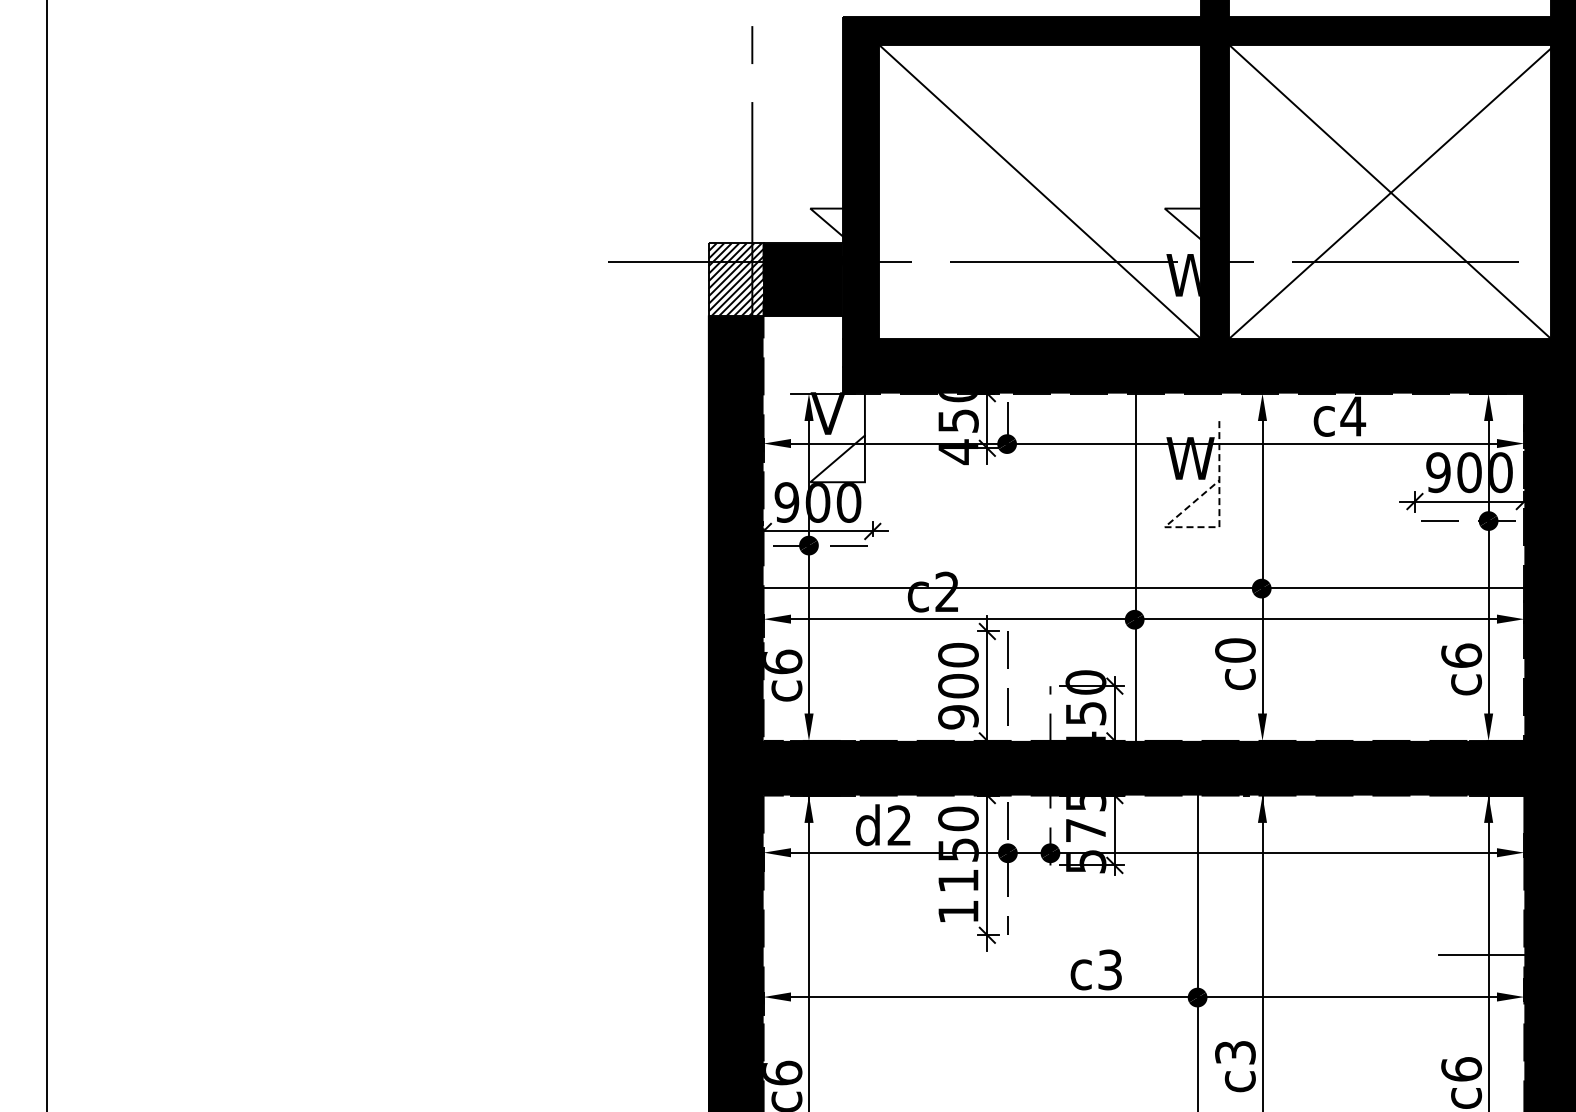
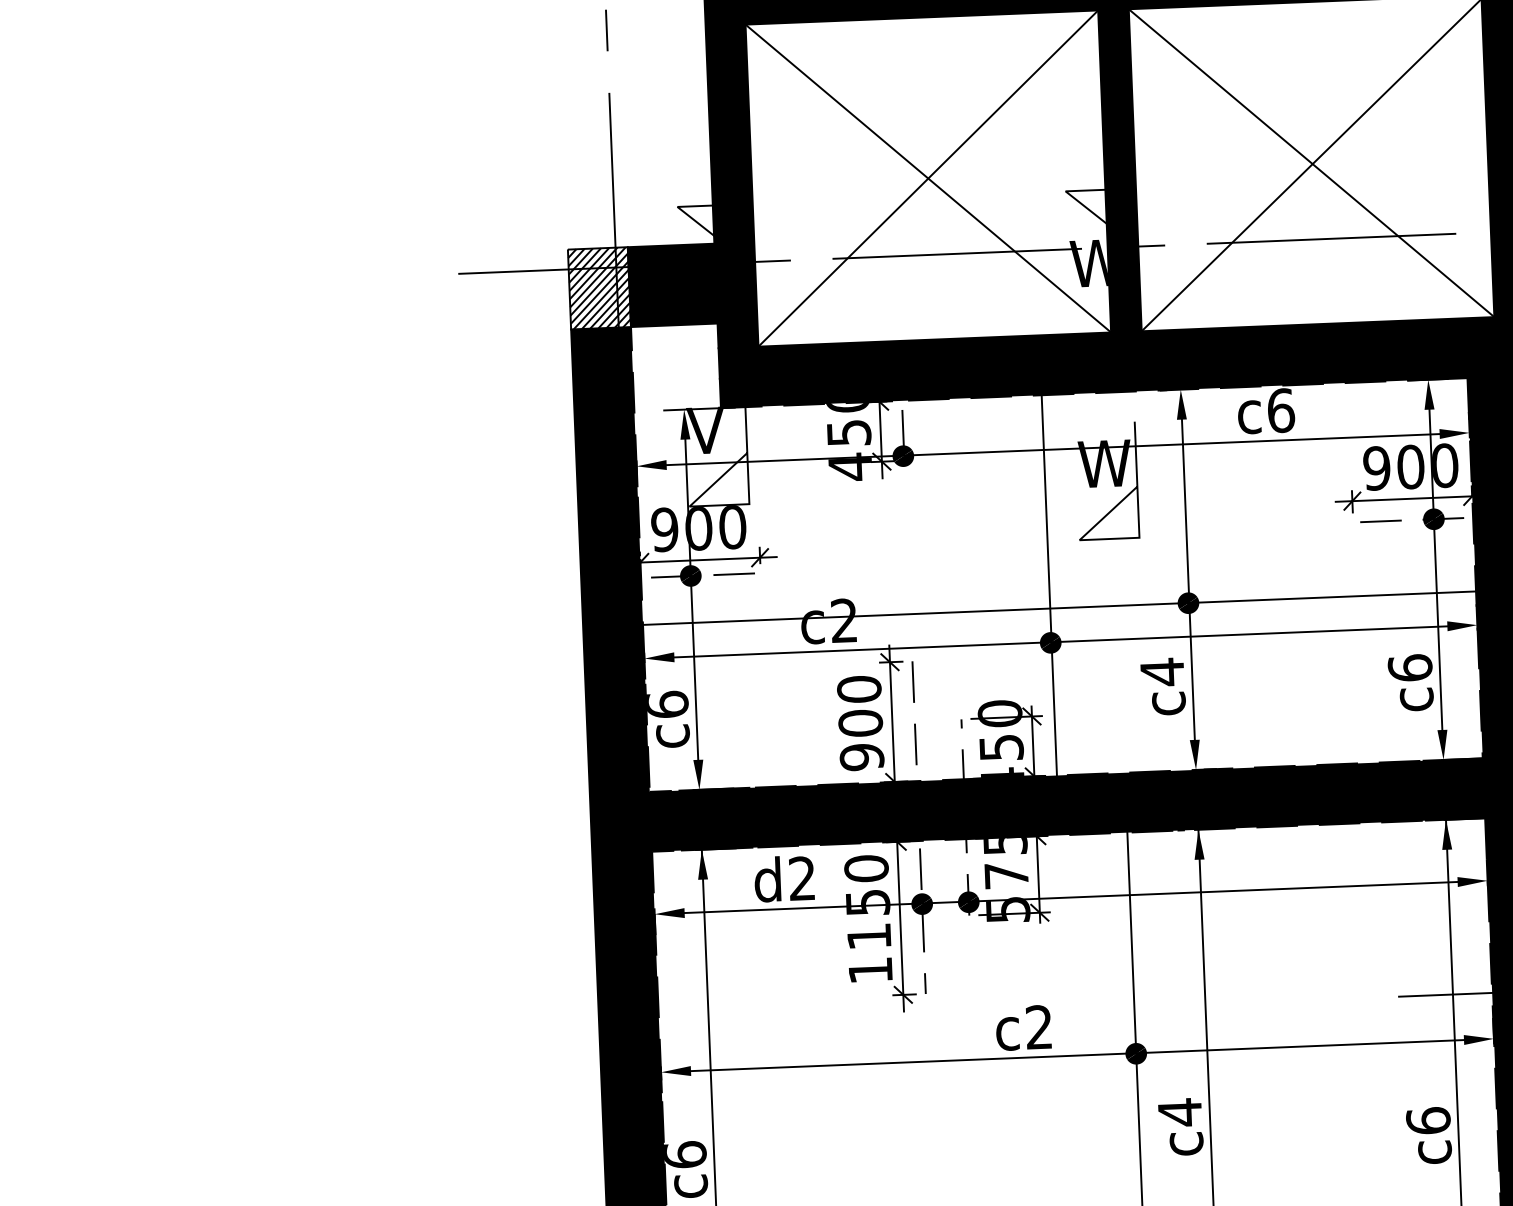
line: (1040, 191) -> (928, 178), added
text: (1353, 416) -> (1281, 410), c4 -> c6
line: (1209, 527) -> (1128, 538), dashed -> solid
text: (1235, 650) -> (1162, 672), c0 -> c4
text: (1109, 969) -> (1038, 1026), c3 -> c2
text: (1235, 1052) -> (1180, 1112), c3 -> c4

